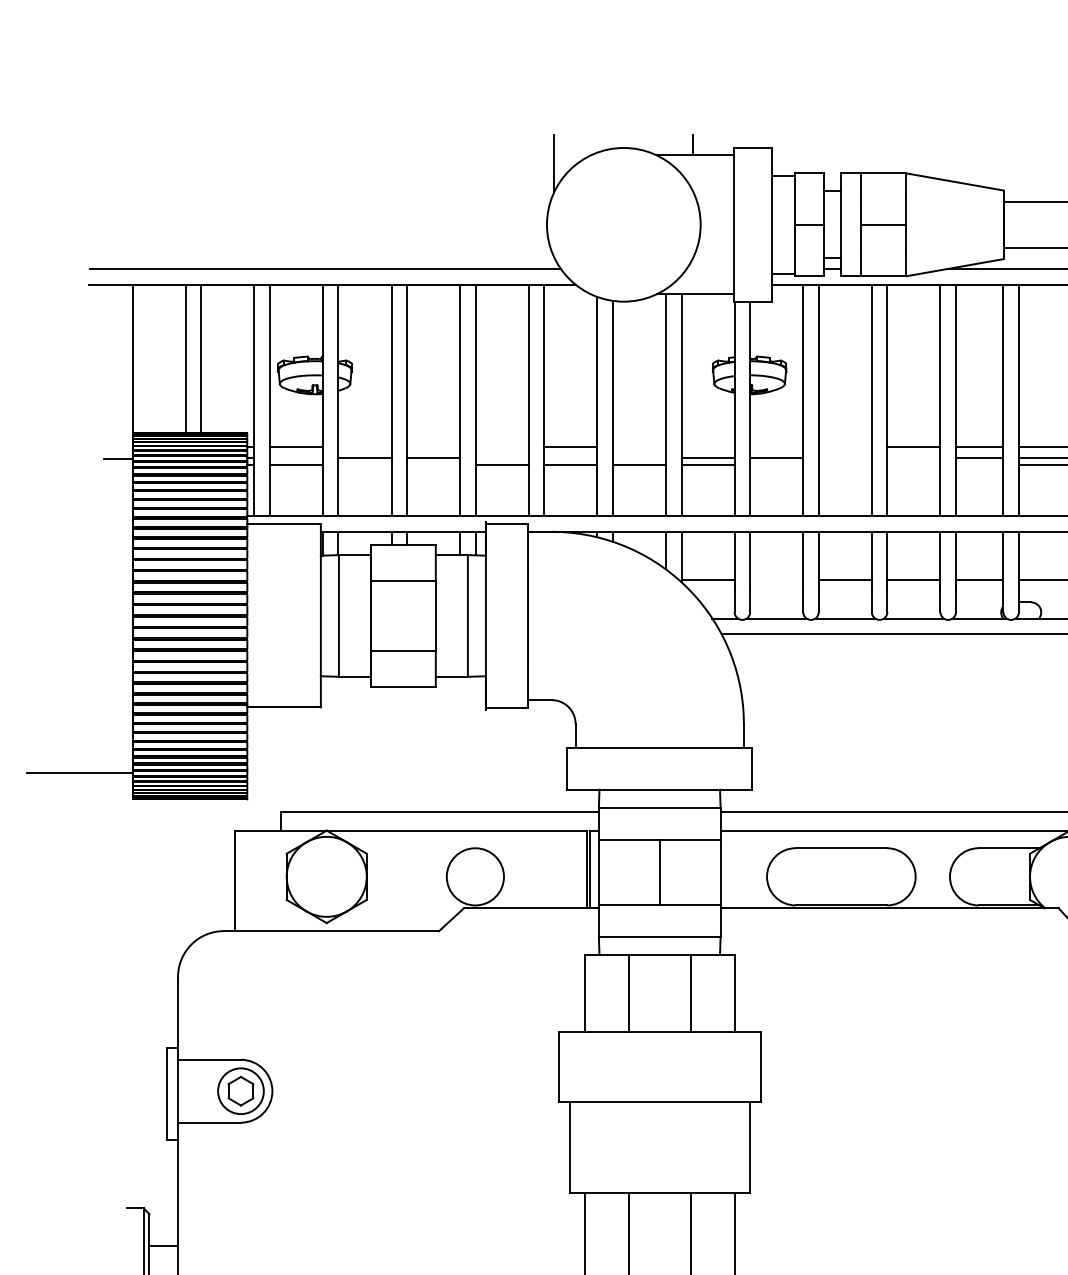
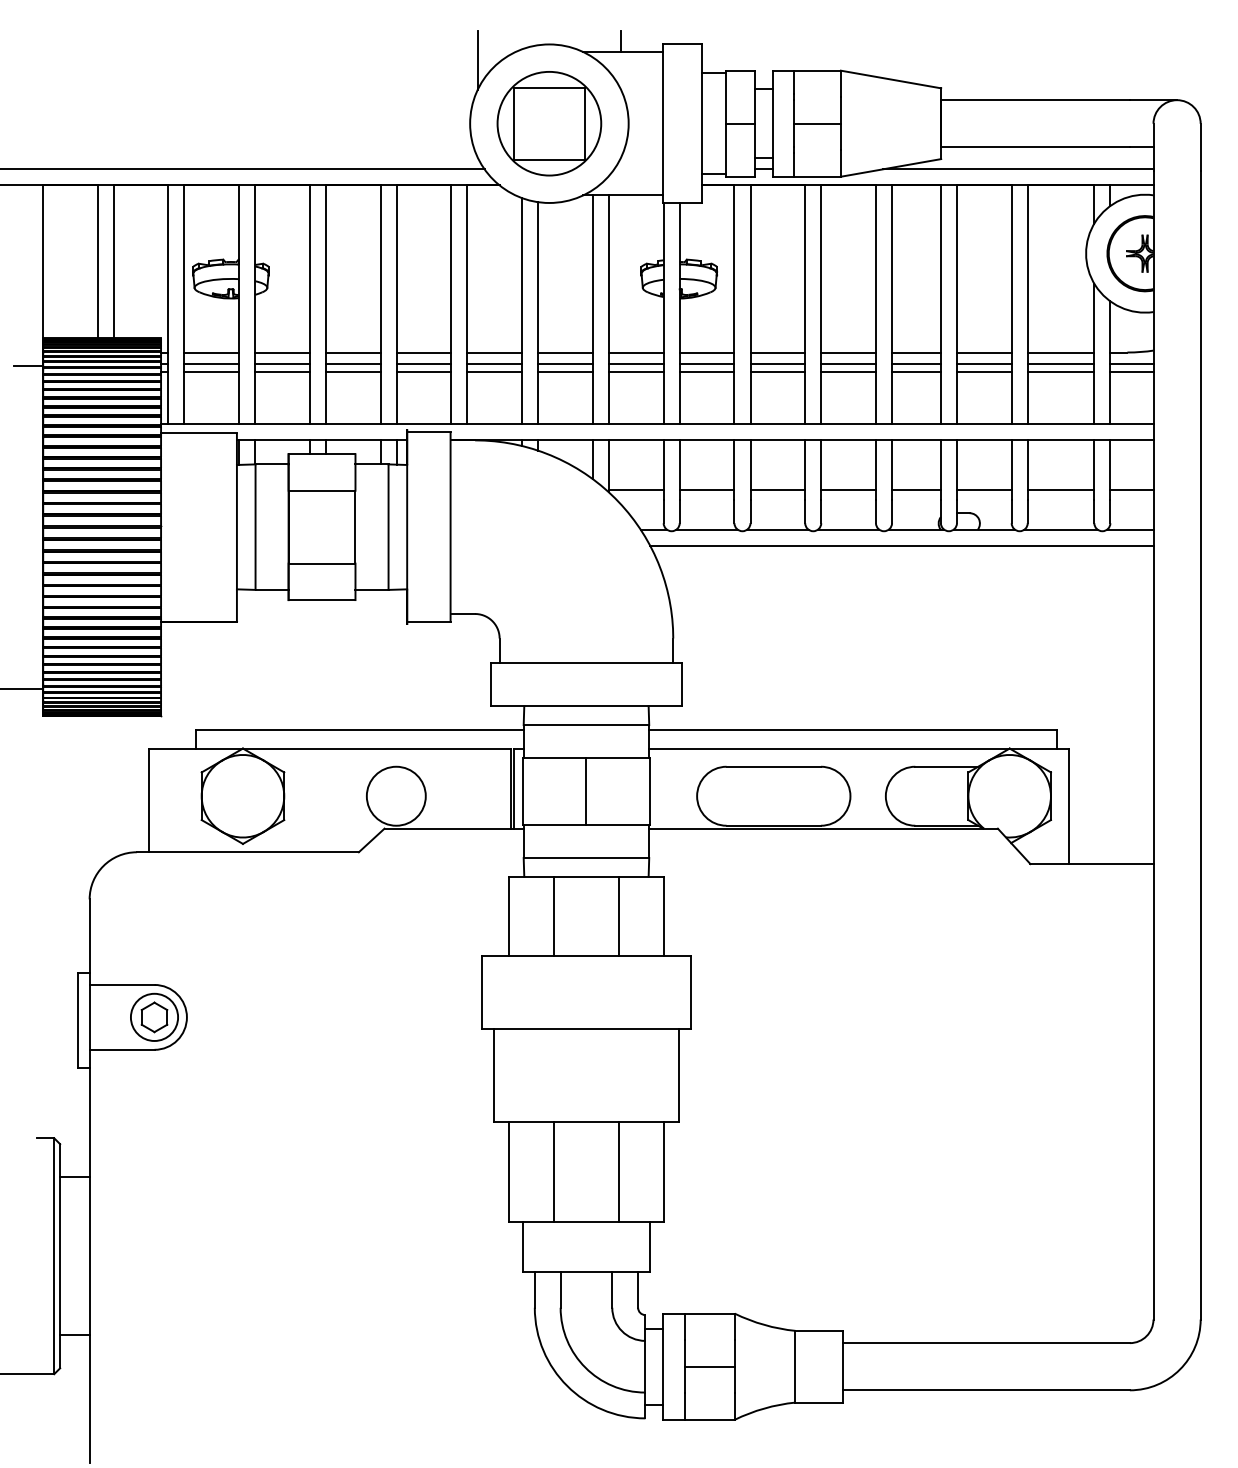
part: (623, 224) -> (549, 123), added
line: (365, 446) -> (282, 352), added
line: (432, 446) -> (352, 352), added
line: (501, 446) -> (423, 352), added
line: (639, 446) -> (565, 352), added
line: (707, 446) -> (635, 352), added
line: (776, 446) -> (706, 352), added
line: (844, 446) -> (777, 352), added
line: (296, 457) -> (211, 363), added
line: (501, 457) -> (423, 363), added
line: (570, 457) -> (494, 363), added
line: (639, 457) -> (565, 363), added
line: (844, 457) -> (777, 363), added
line: (913, 457) -> (848, 363), added
line: (365, 465) -> (282, 371), added
line: (432, 465) -> (352, 371), added
line: (776, 465) -> (706, 371), added
line: (844, 465) -> (777, 371), added
line: (913, 465) -> (848, 371), added
line: (979, 465) -> (916, 371), added
line: (776, 579) -> (706, 489), added

